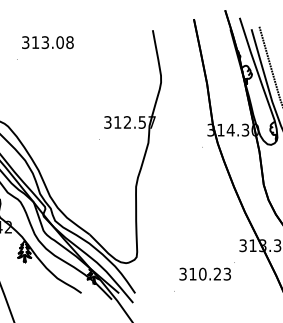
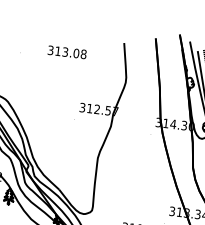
text: (47, 42) -> (67, 52), moved

